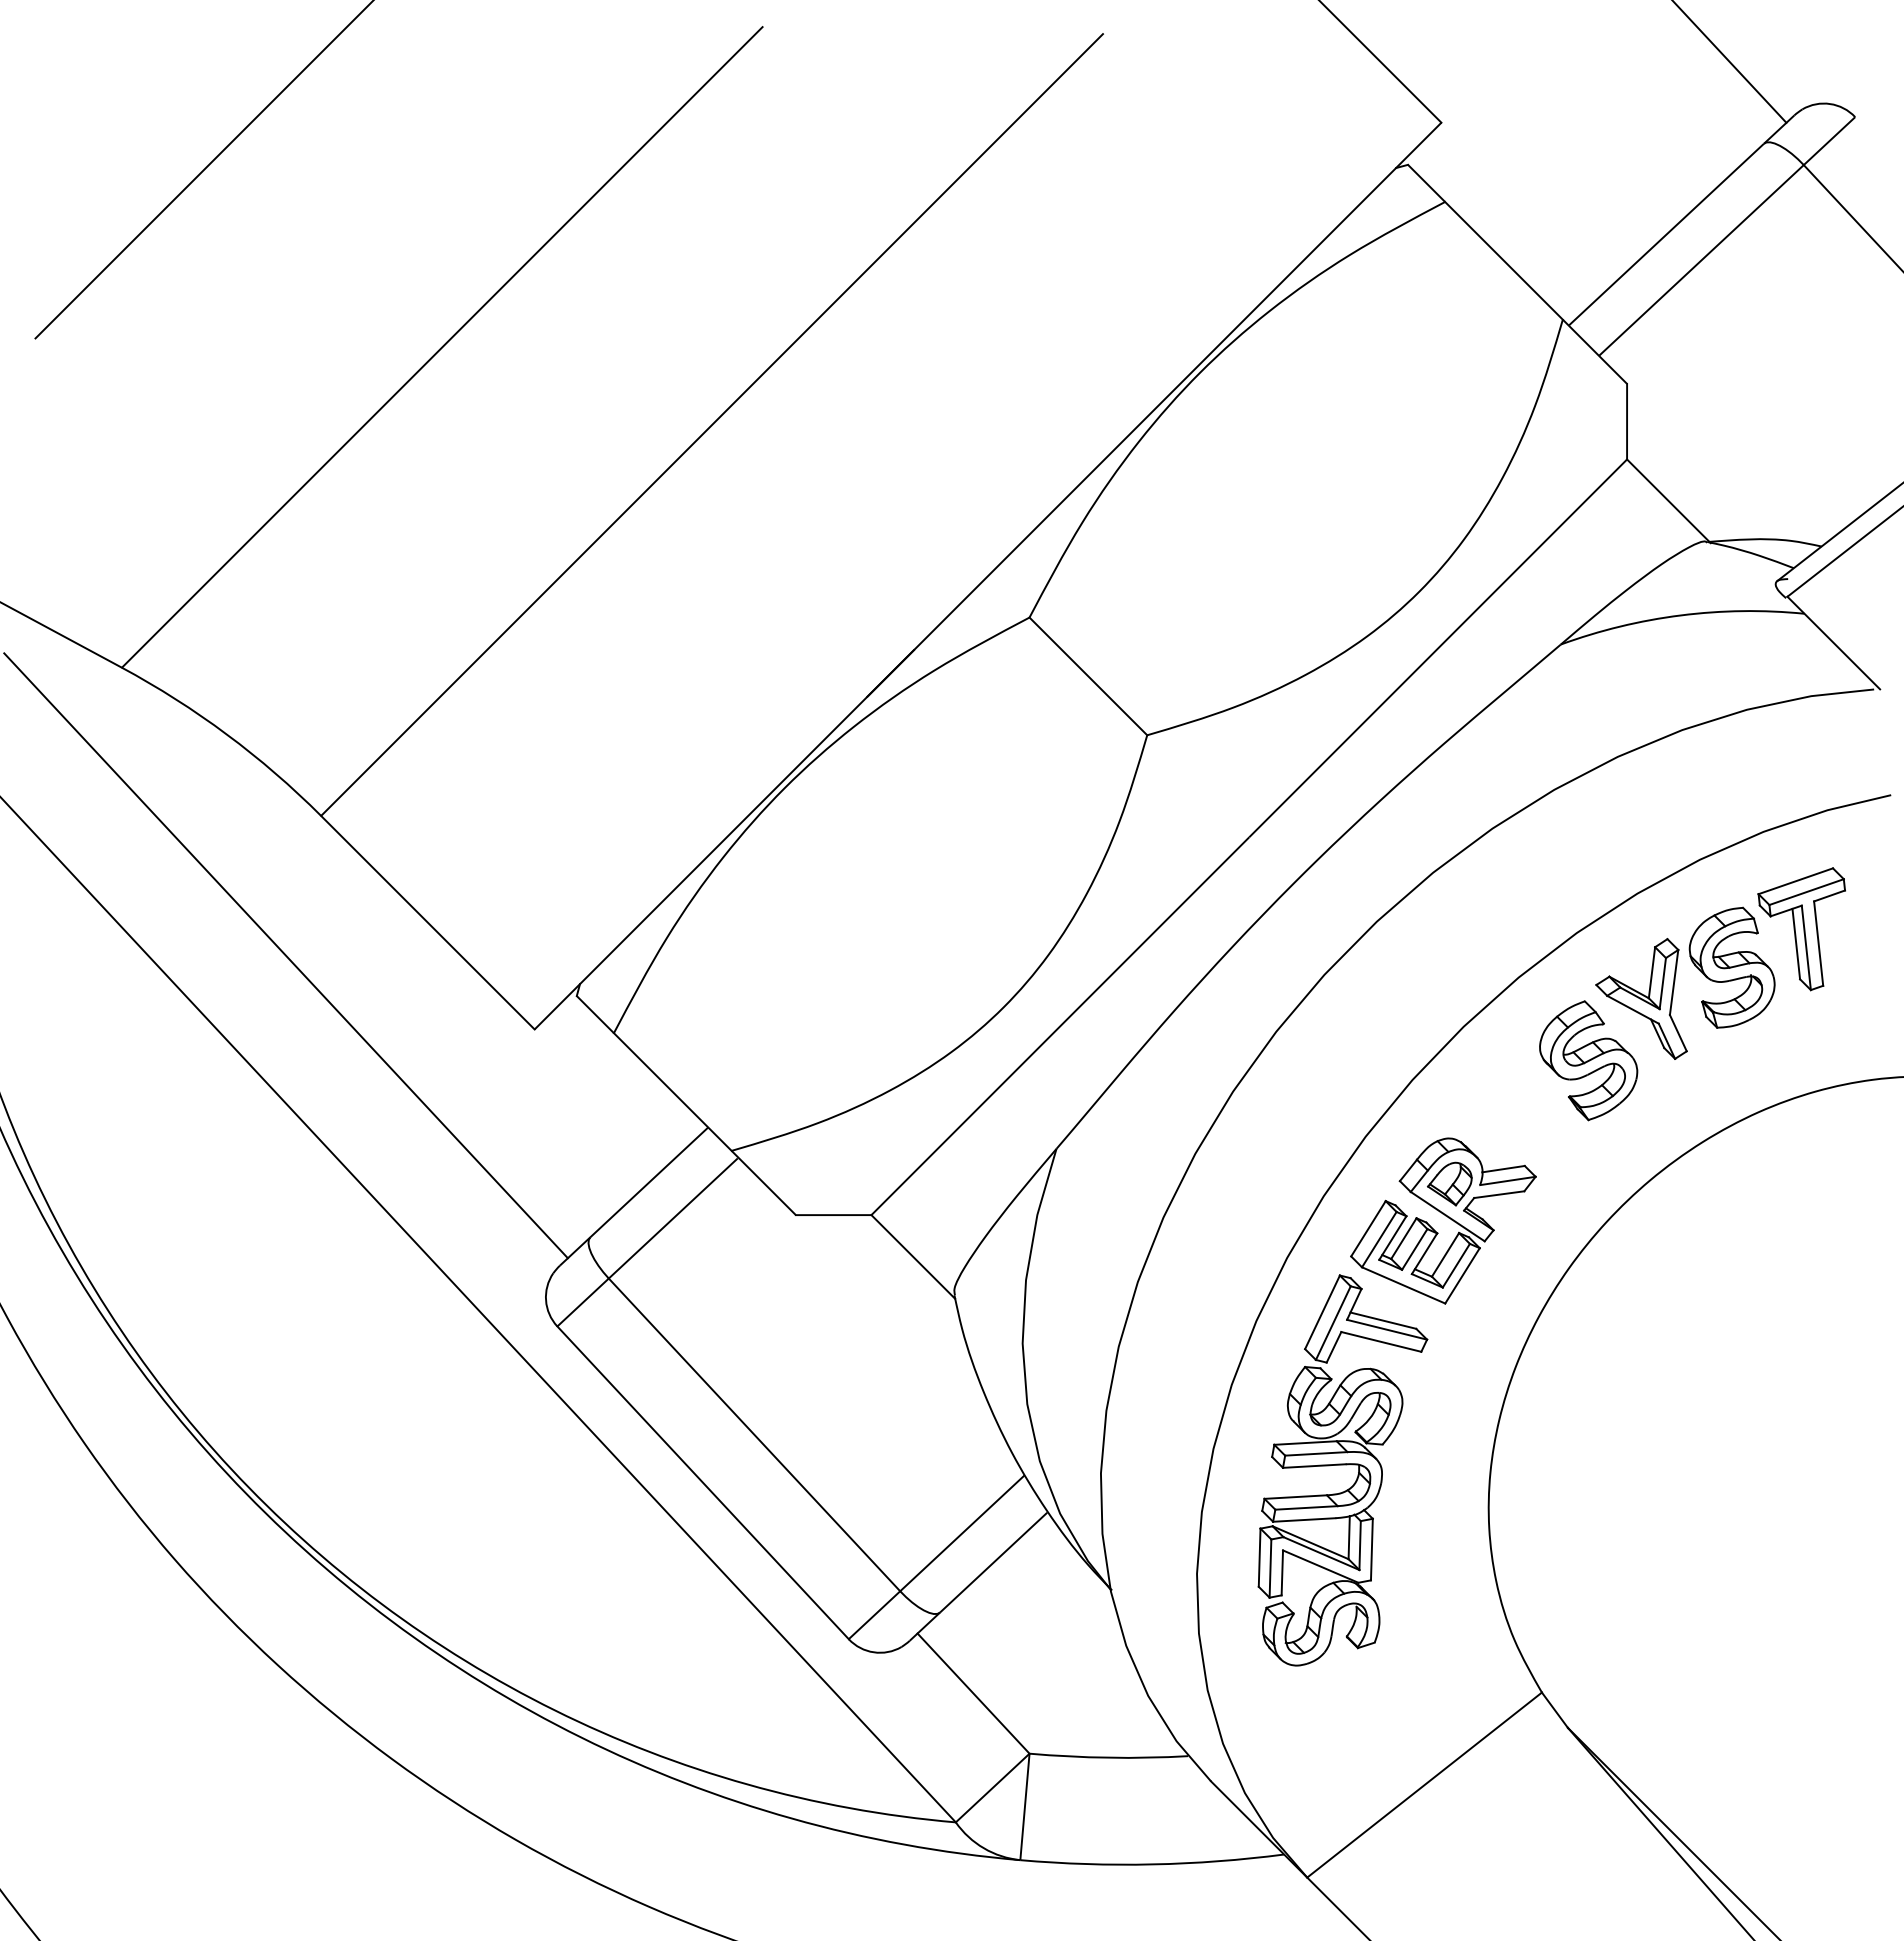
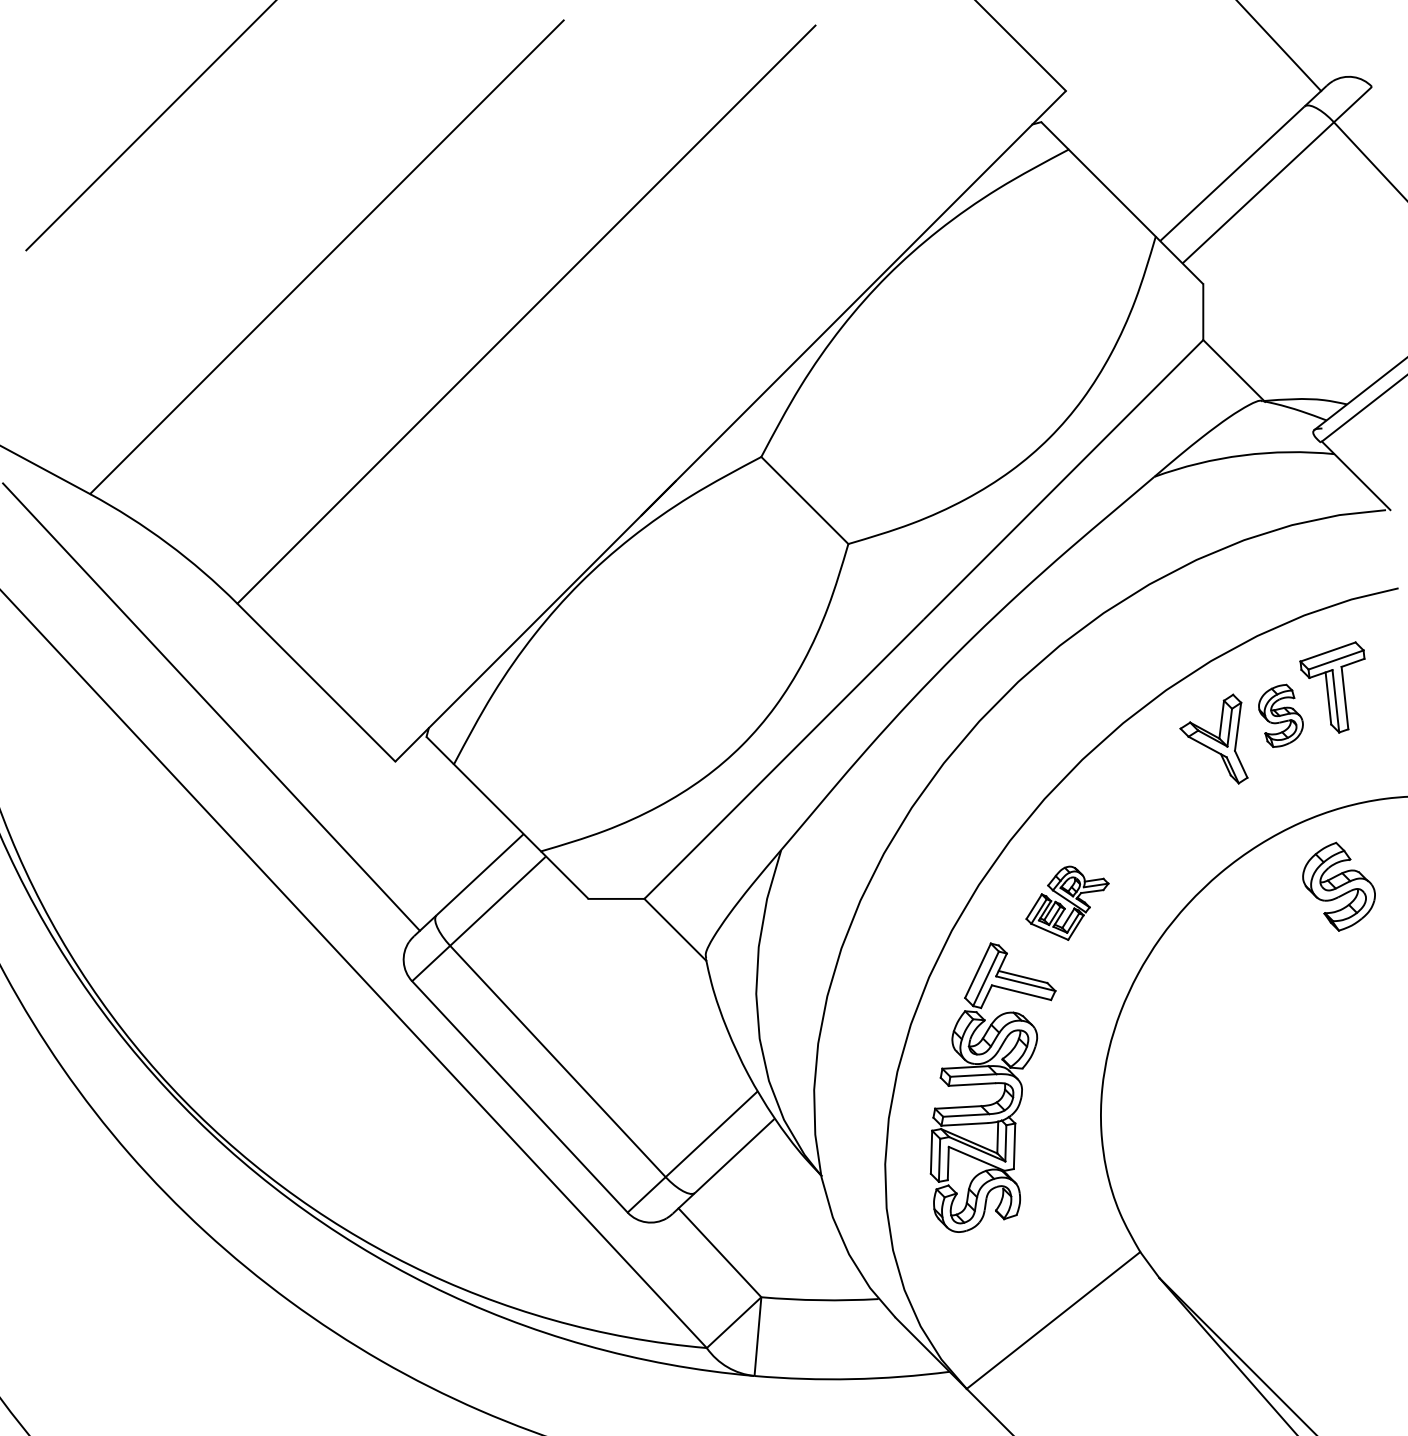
part: (1731, 967) -> (1280, 715), size x0.7
part: (1588, 1060) -> (1338, 886), moved
part: (1443, 1220) -> (1067, 902), size x0.6

